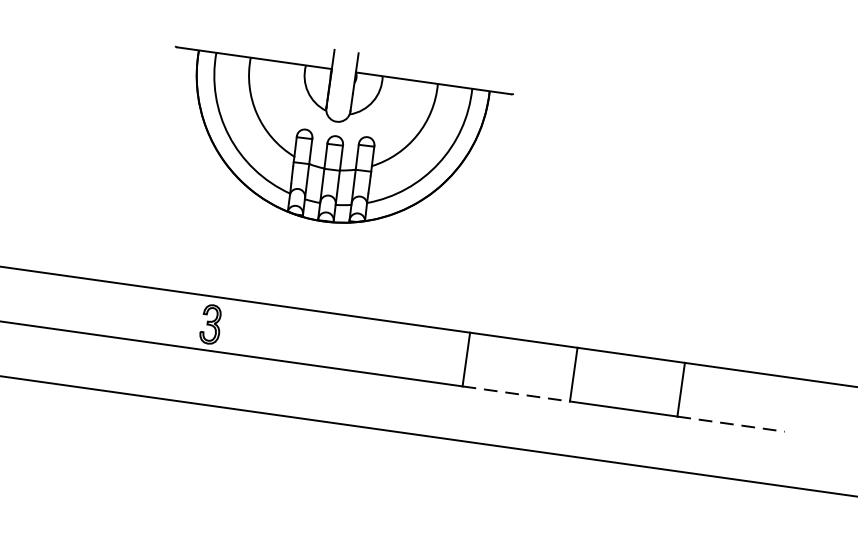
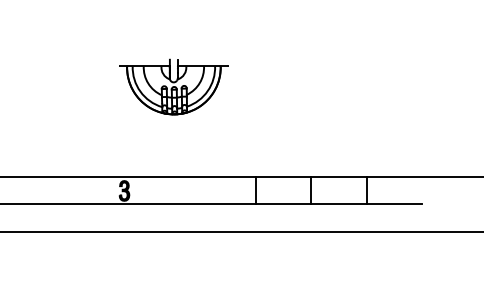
part: (334, 135) -> (173, 86), size x0.62
line: (515, 394) -> (283, 204), dashed -> solid
line: (731, 424) -> (394, 204), dashed -> solid

